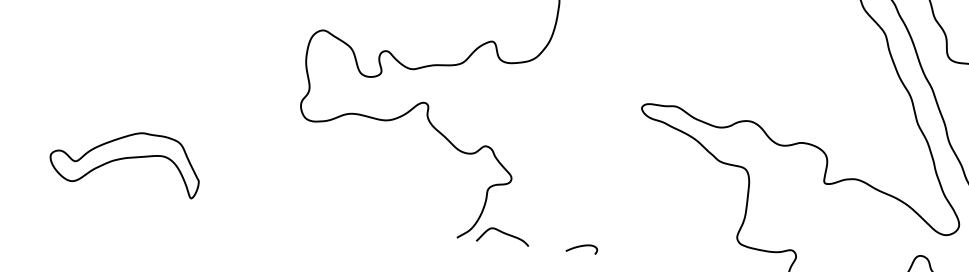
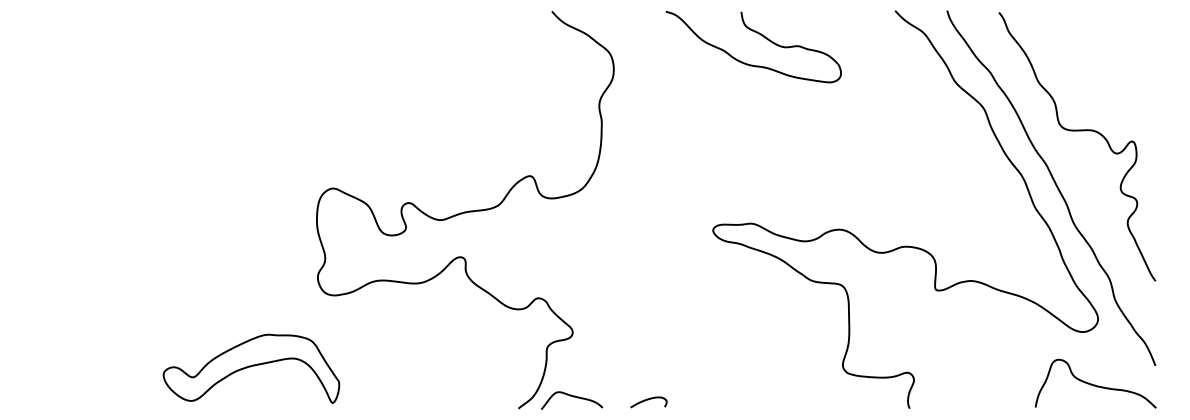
part: (125, 160) -> (251, 368), moved
curve: (581, 247) -> (648, 400), moved

